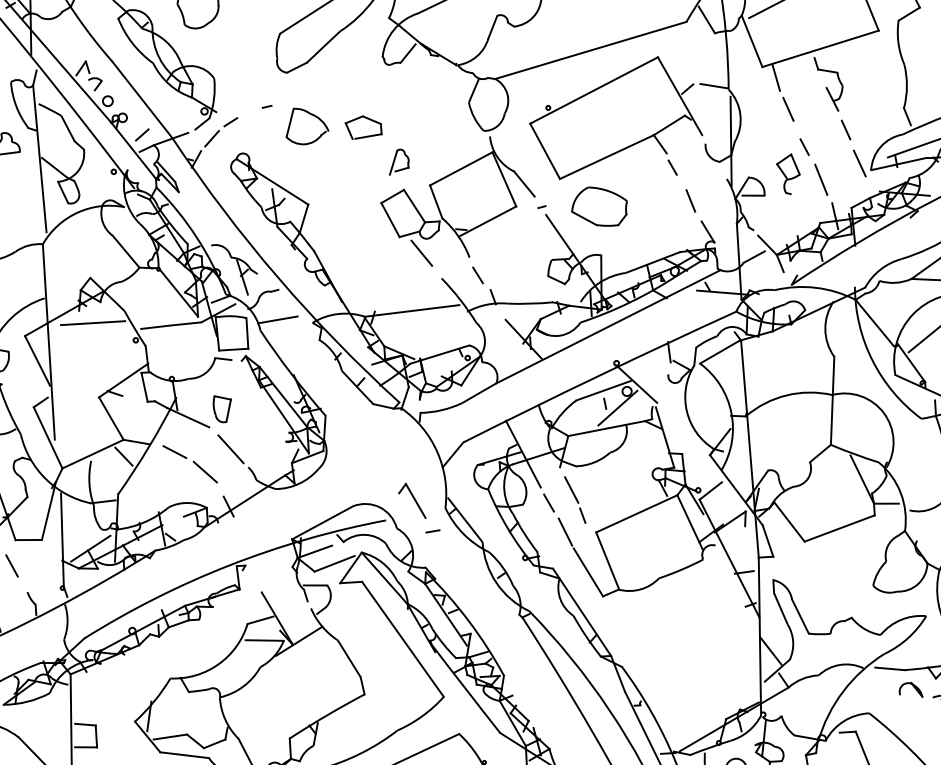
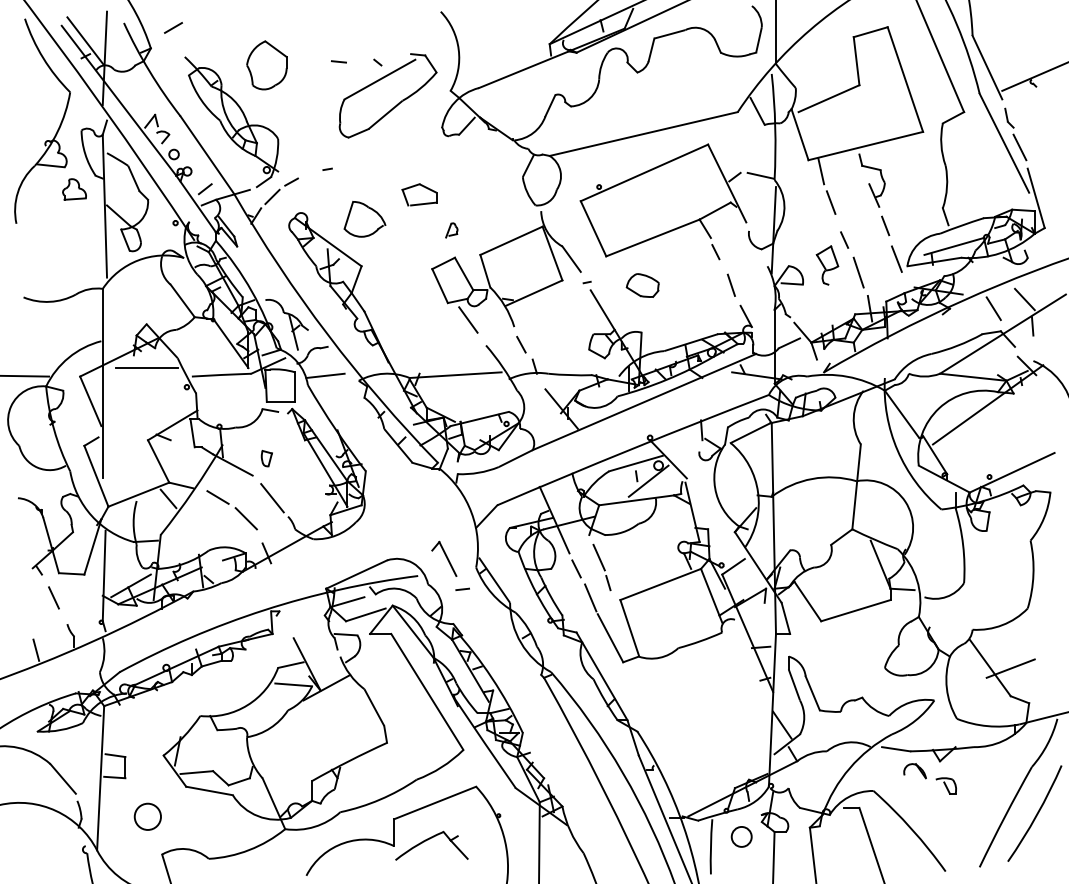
part: (306, 126) -> (364, 219), moved
part: (398, 162) -> (451, 230), size x0.6
part: (599, 206) -> (642, 285), size x0.6
part: (222, 408) -> (266, 458), size x0.6

